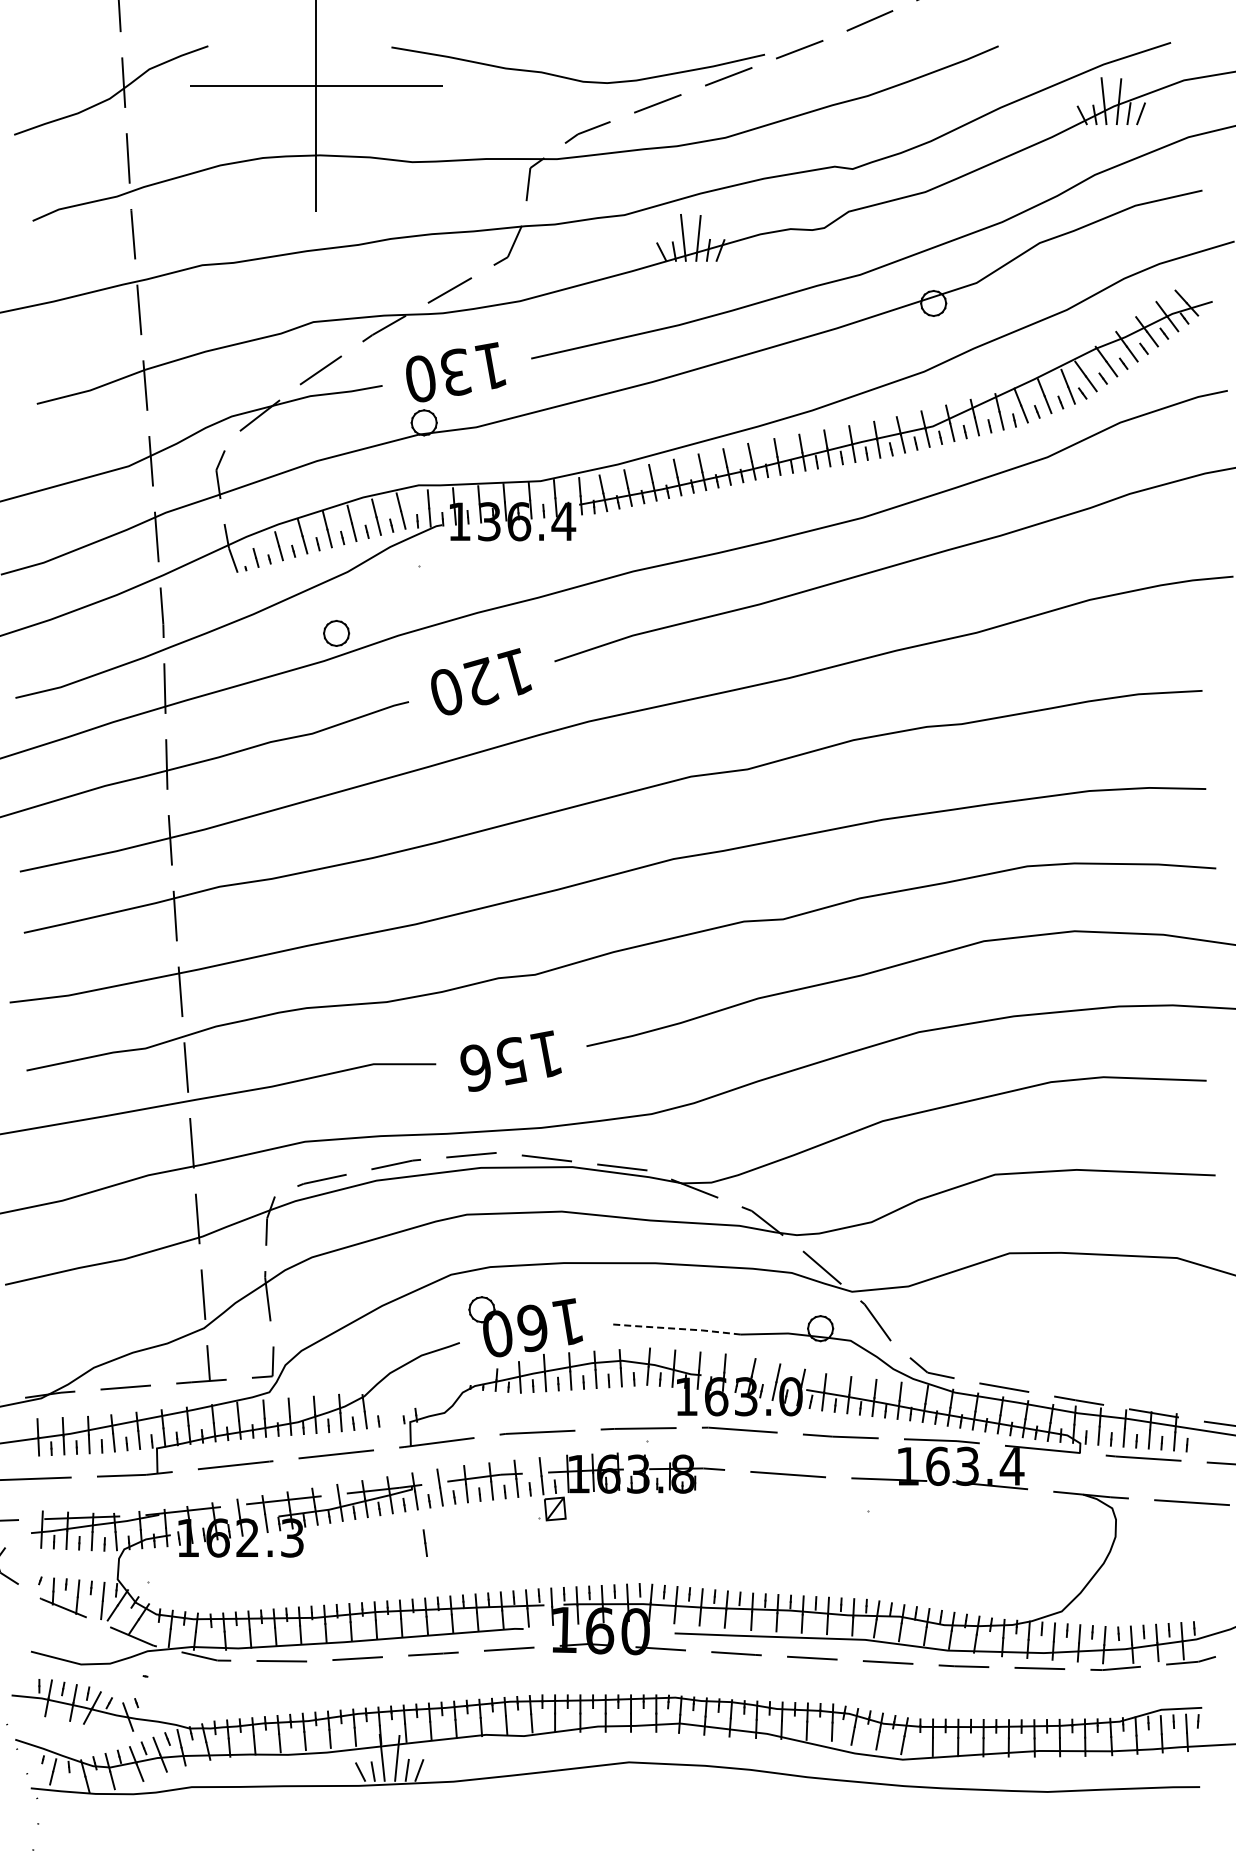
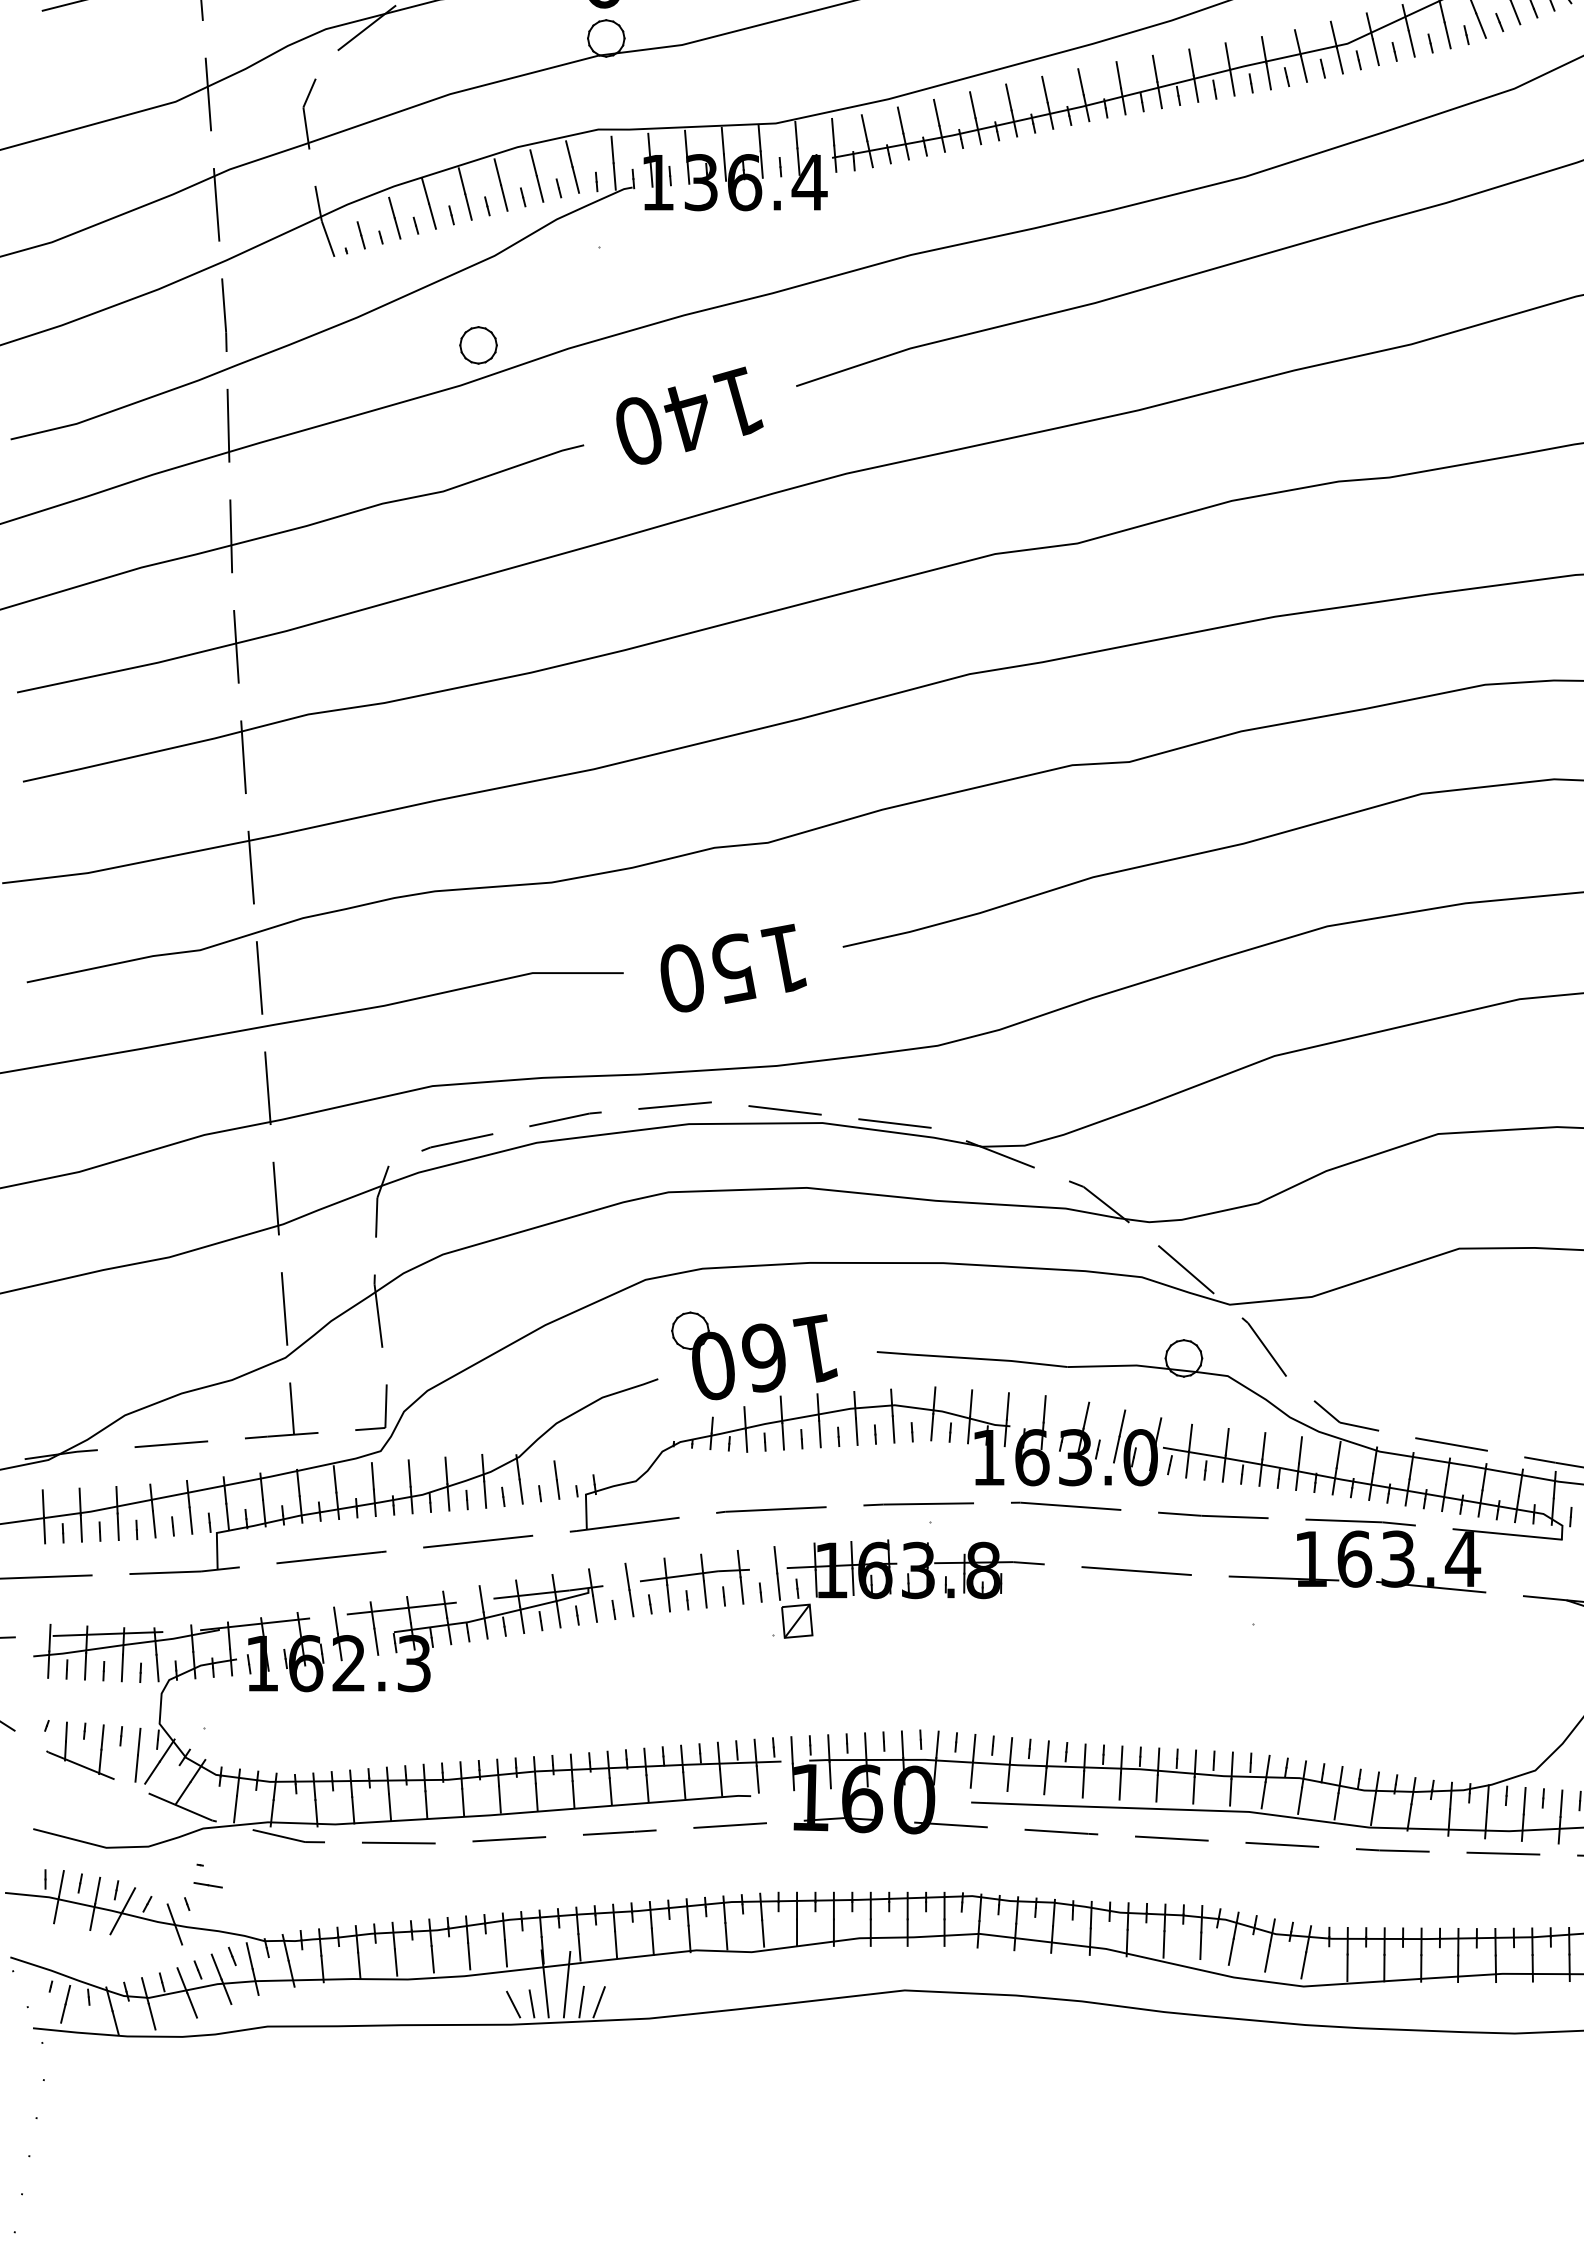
text: (481, 681) -> (689, 415), 120 -> 140
text: (475, 1067) -> (681, 977), 156 -> 150
line: (674, 1328) -> (971, 1358), dashed -> solid
line: (424, 1542) -> (555, 1479), moved
line: (150, 1689) -> (207, 1884), added

